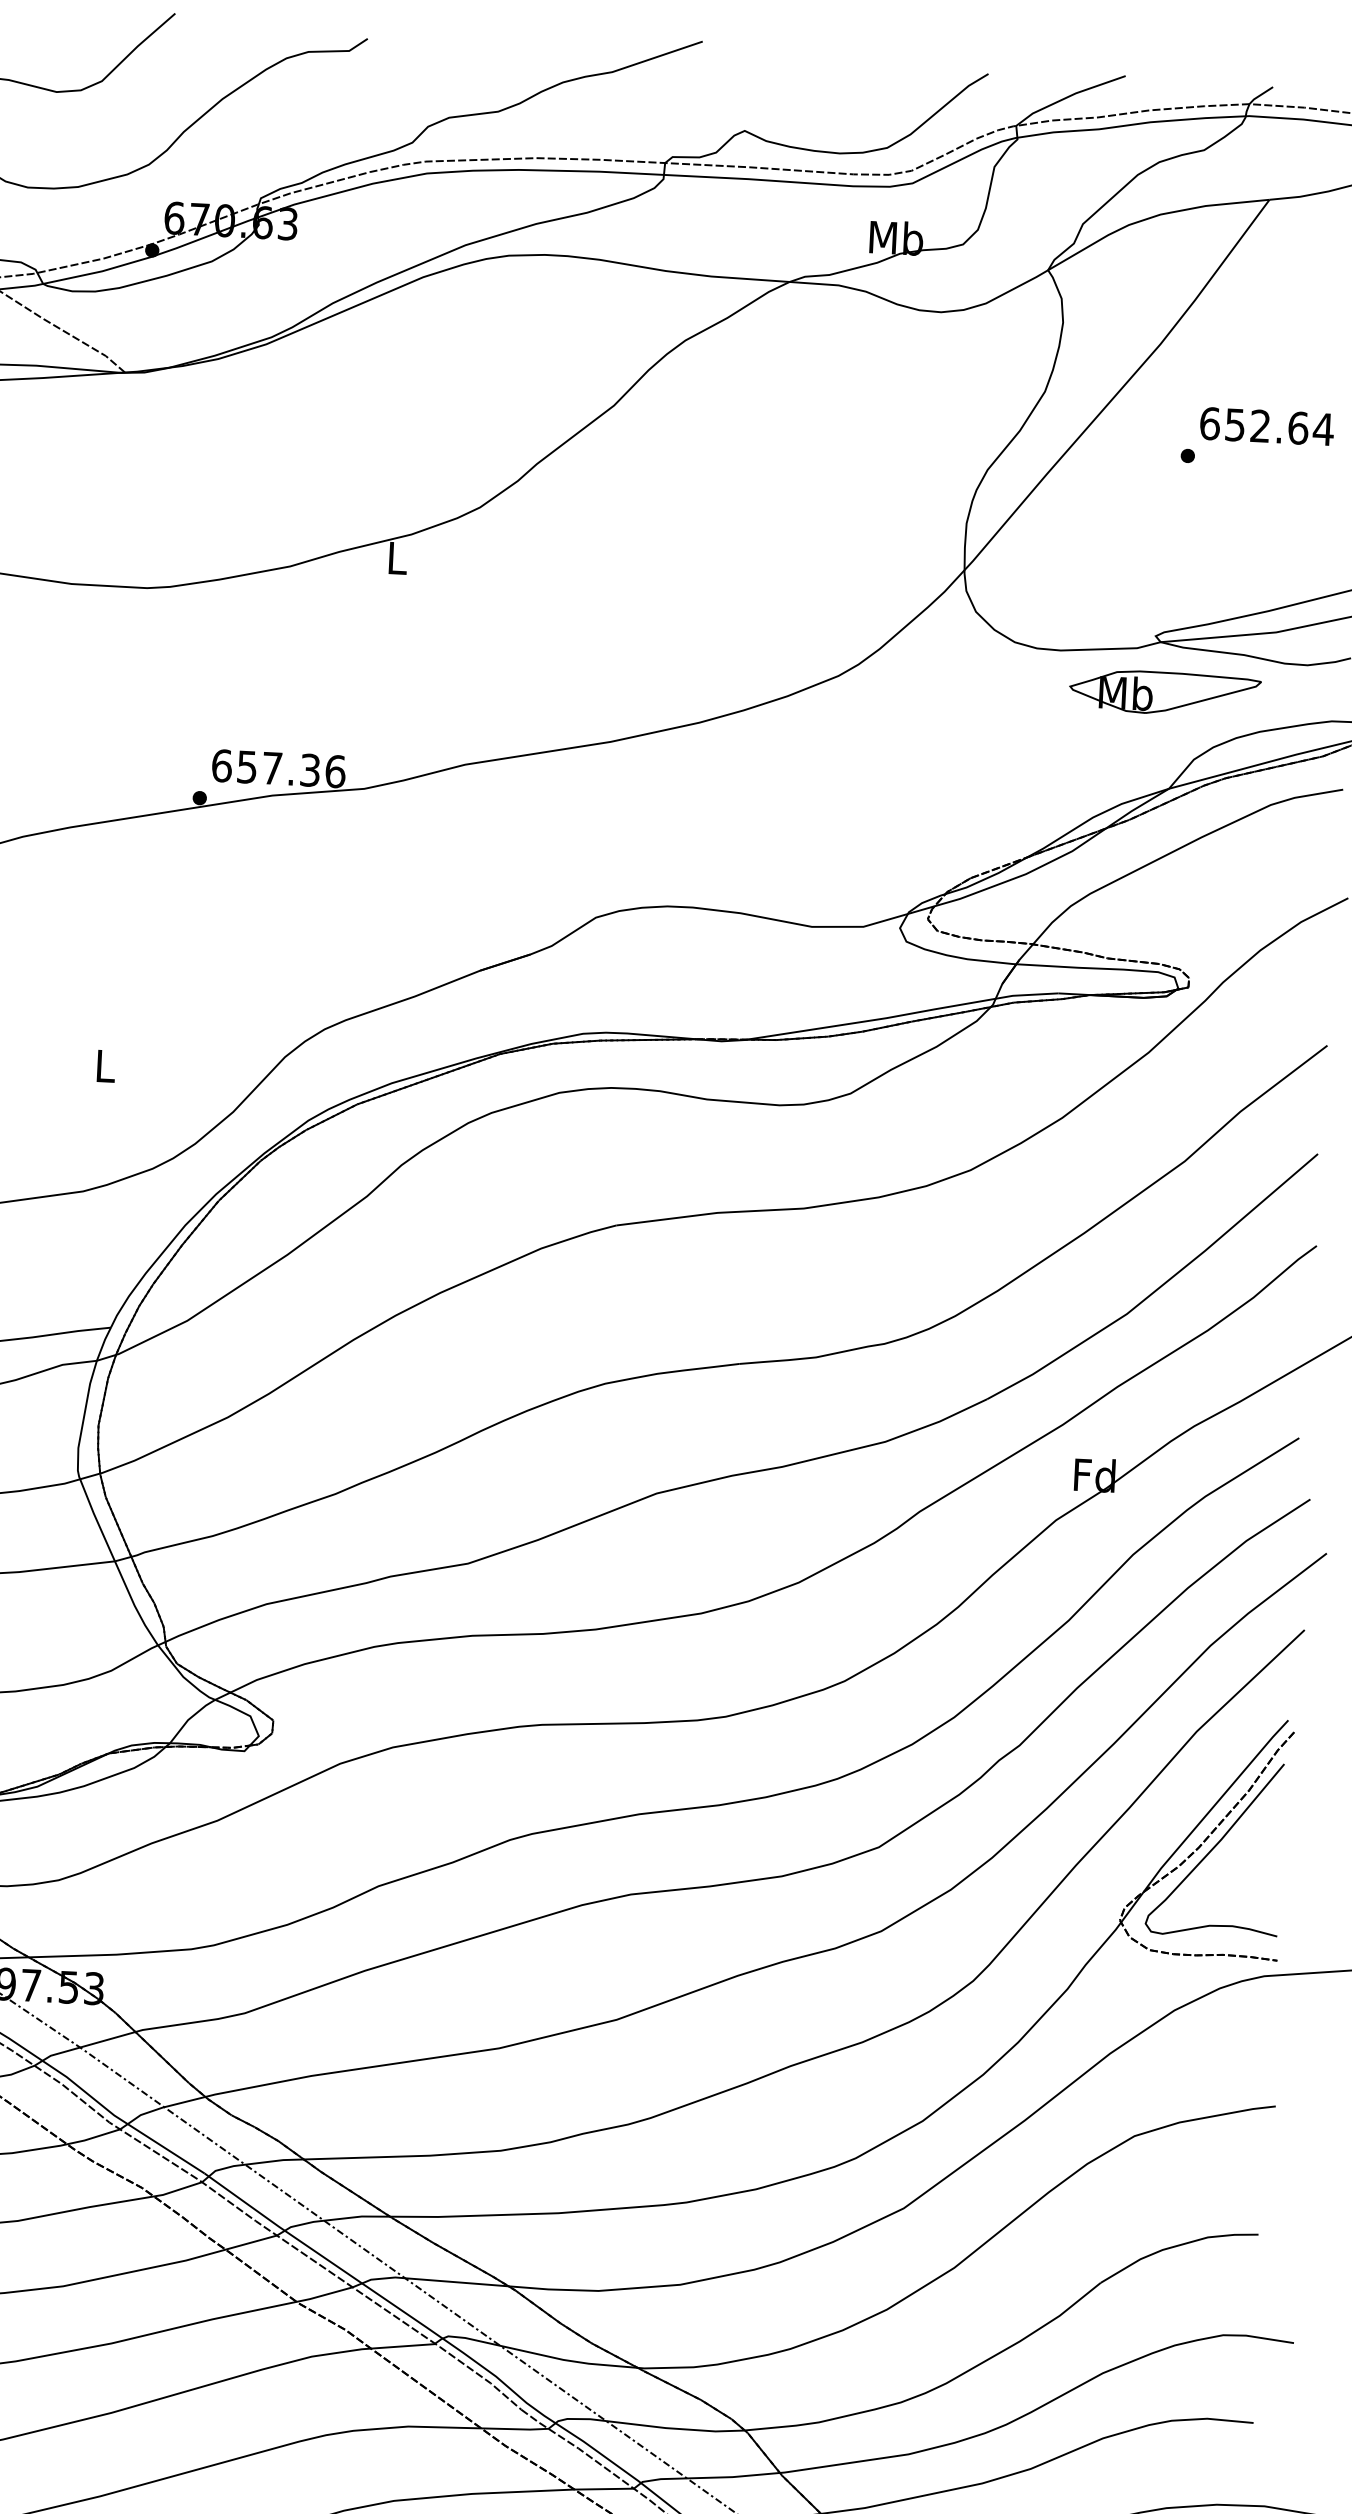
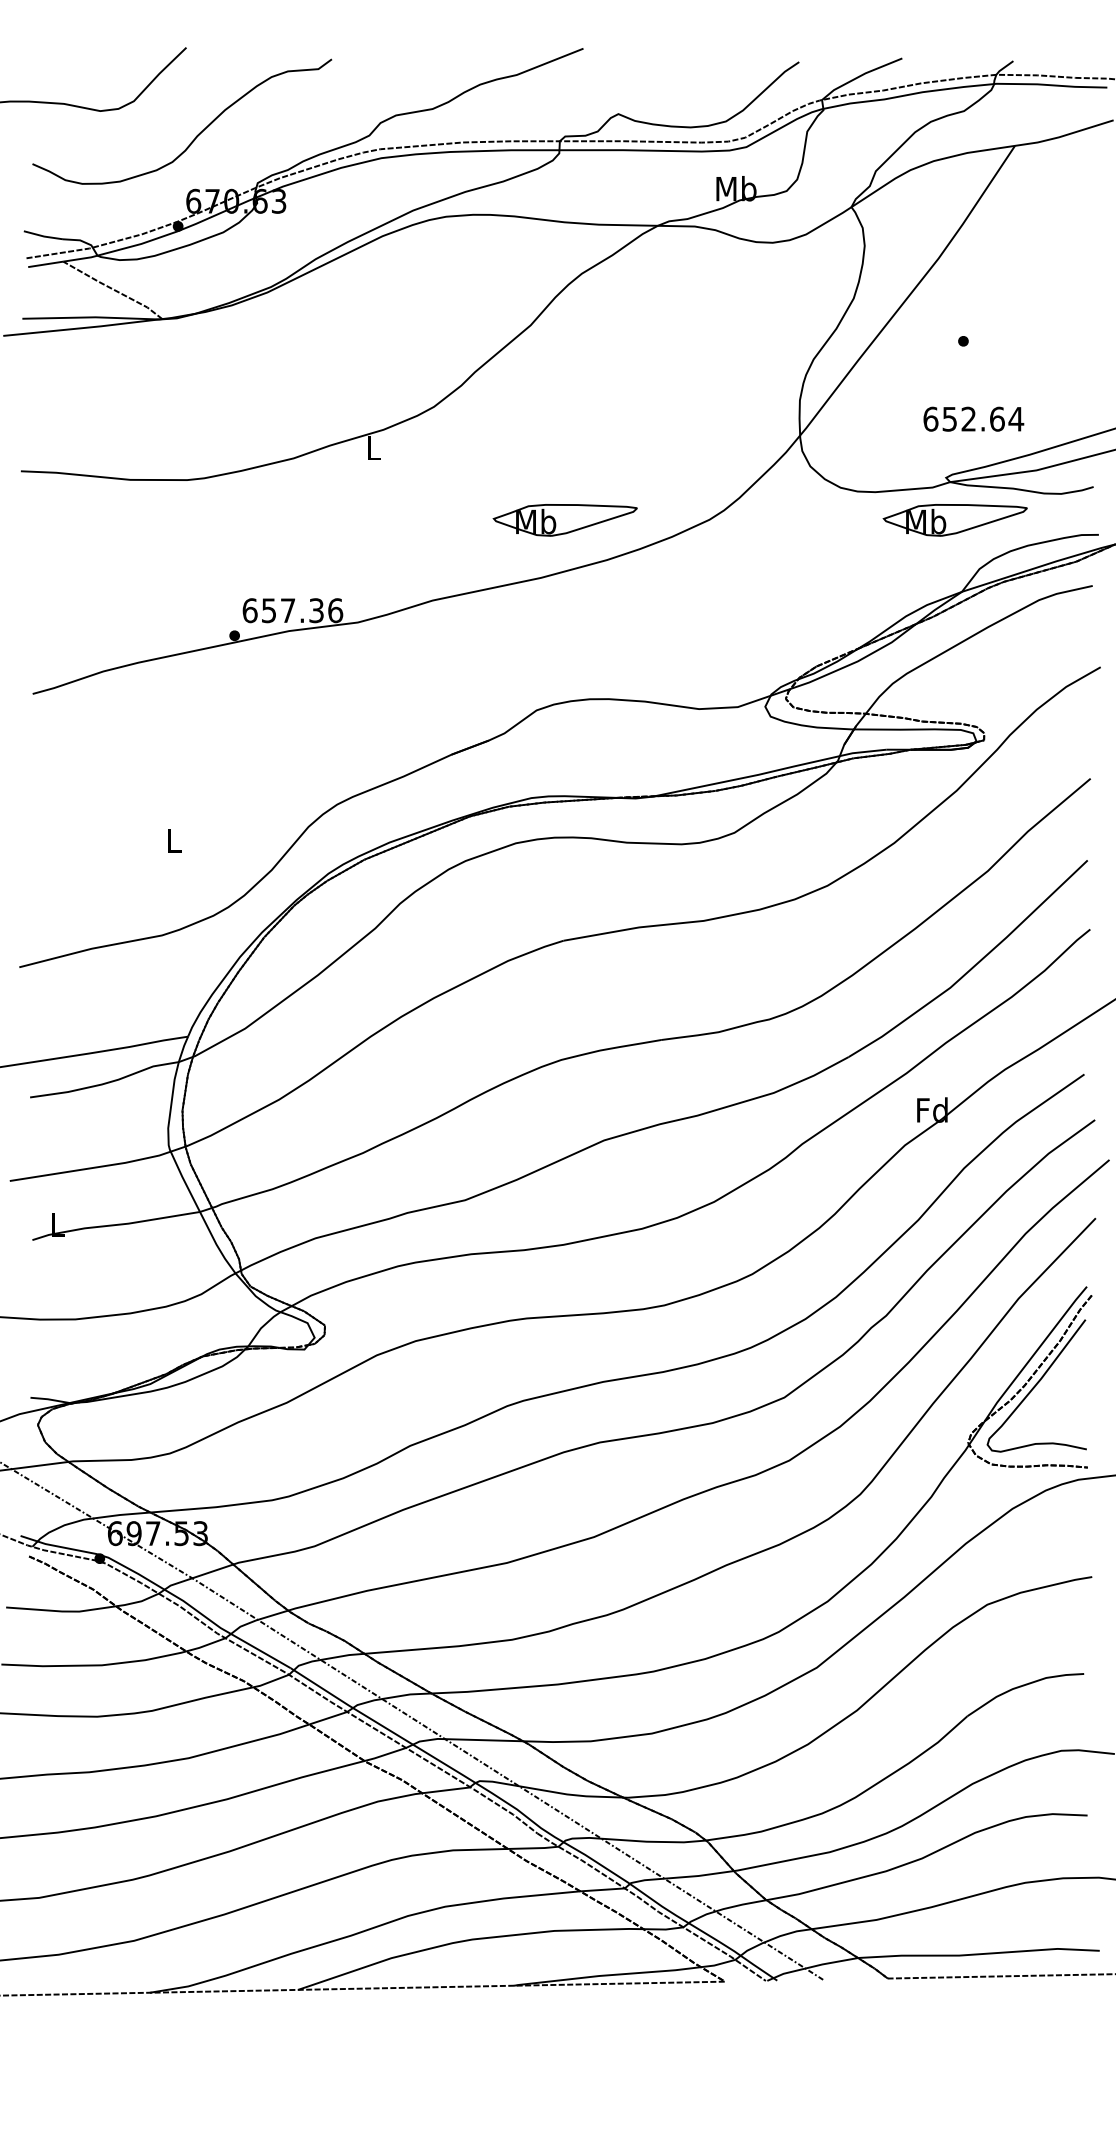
text: (1266, 425) -> (973, 418), moved
part: (645, 667) -> (564, 520), added

